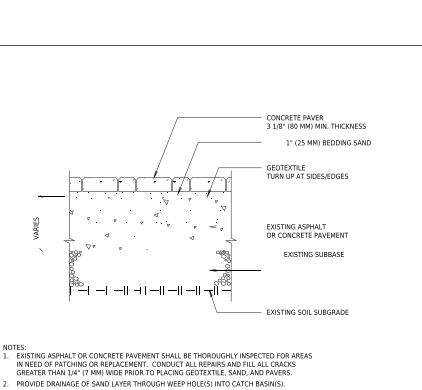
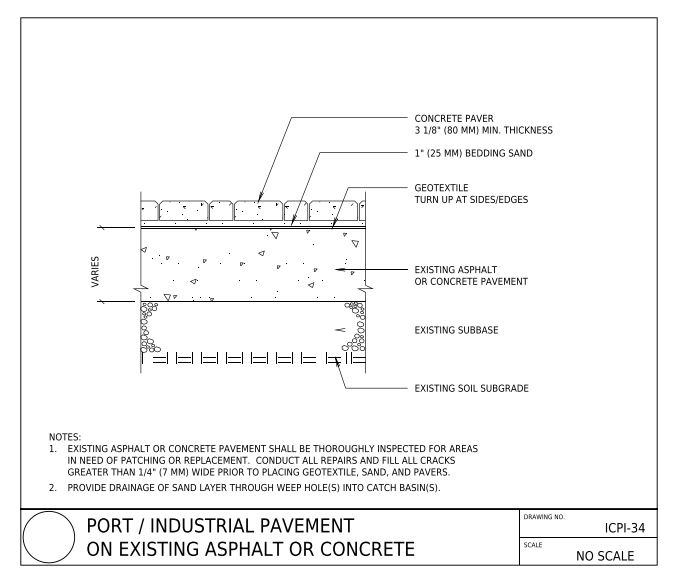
text: (328, 143) -> (473, 153), moved
text: (314, 254) -> (456, 329), moved
part: (136, 290) -> (234, 357), size x1.43

